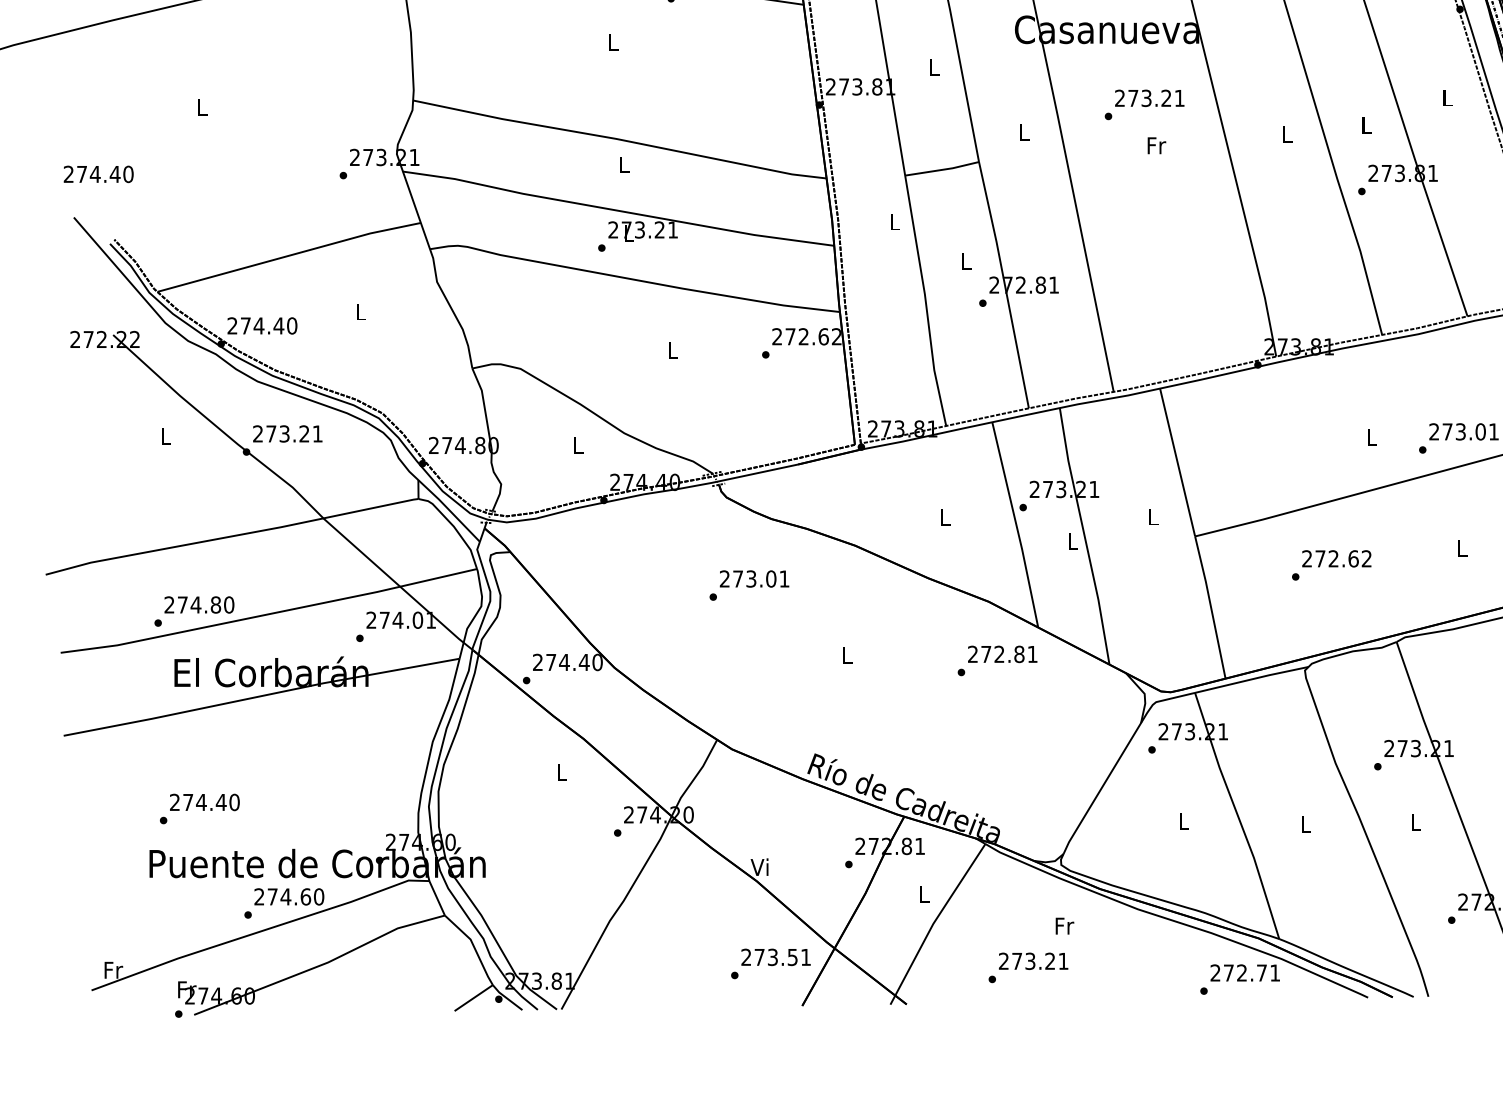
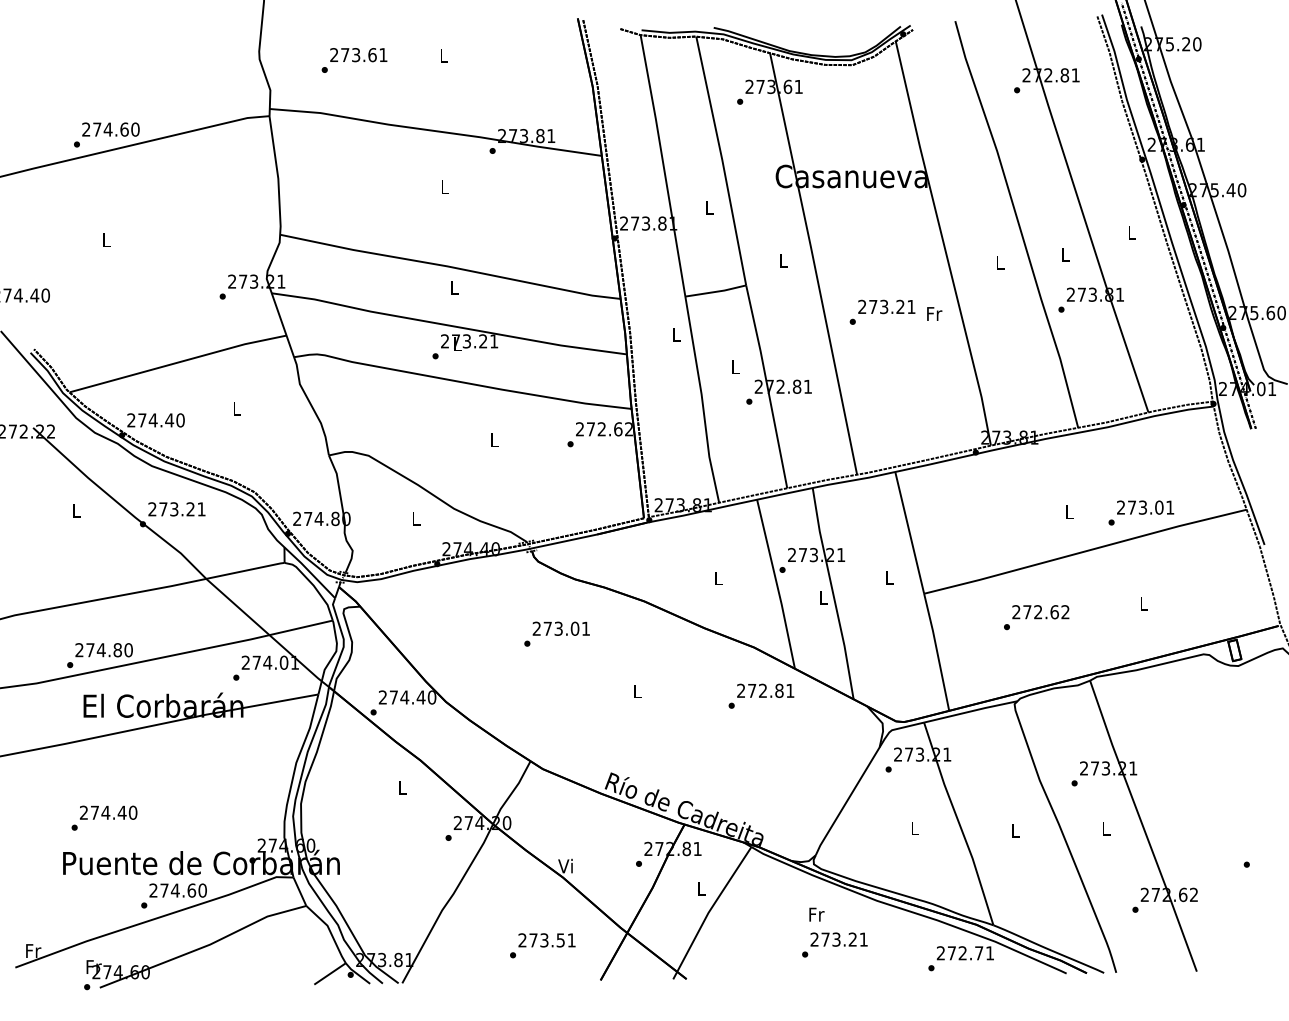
text: (1144, 103) -> (882, 311), moved
text: (1156, 145) -> (934, 313), moved
text: (770, 963) -> (542, 945), moved
text: (1027, 967) -> (834, 944), moved

